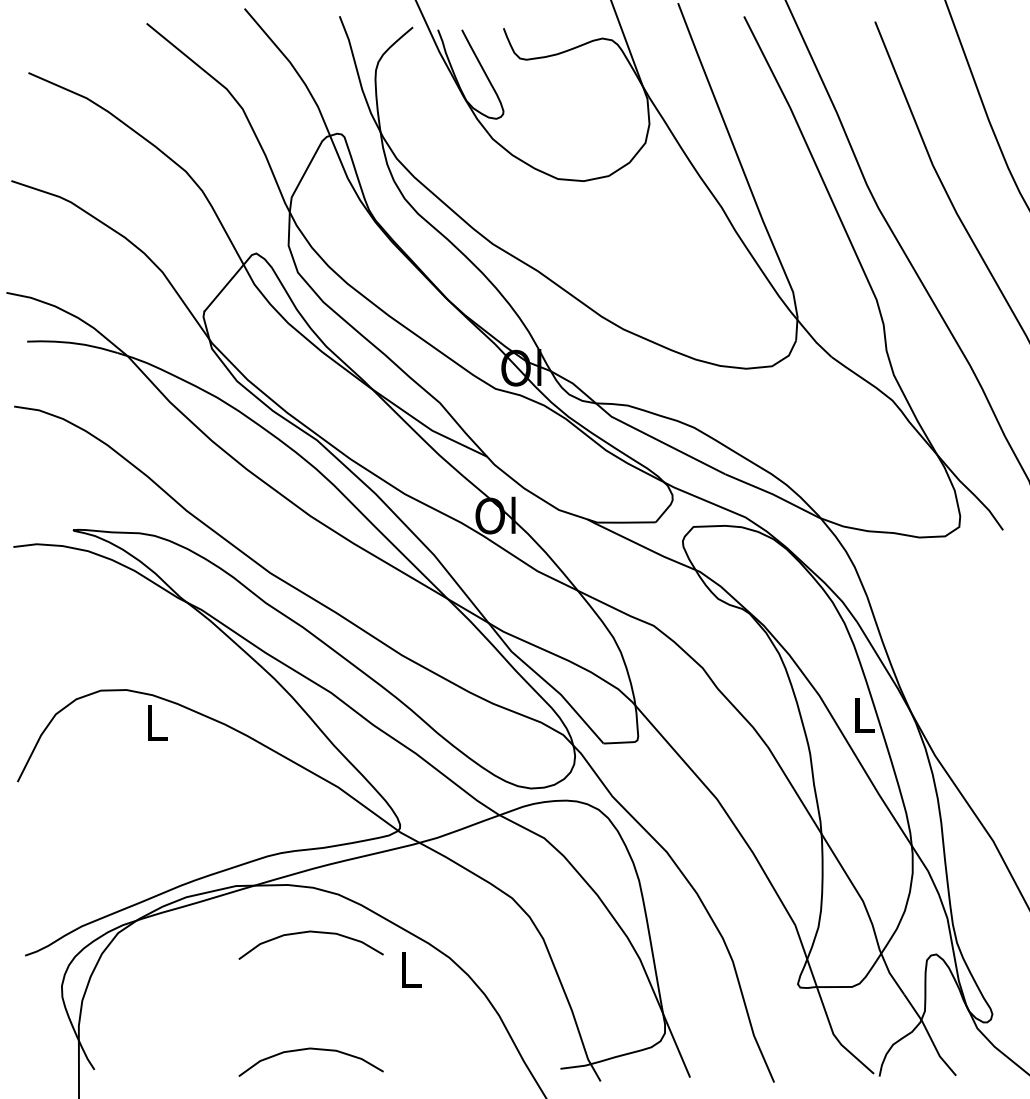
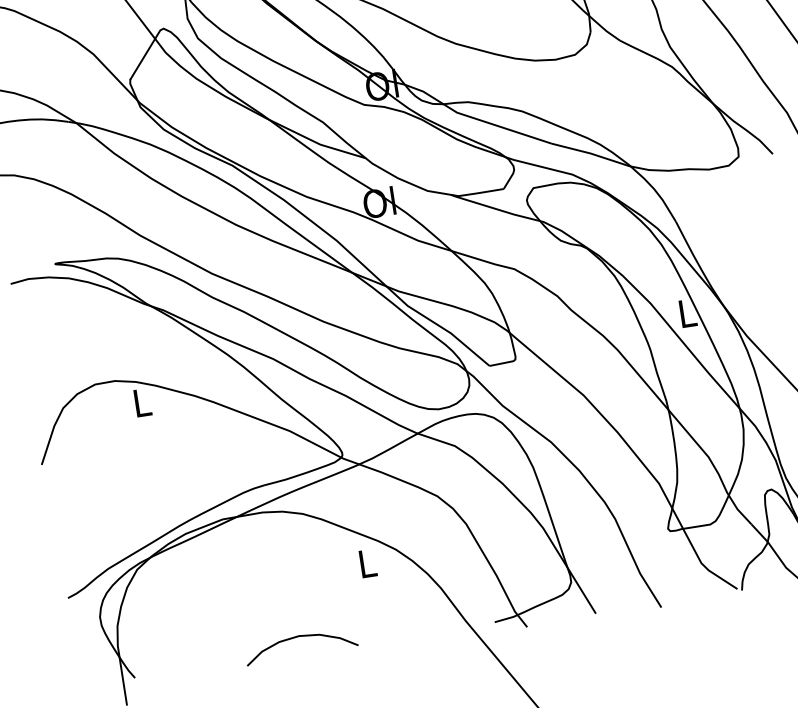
curve: (310, 932) -> (285, 546), removed

